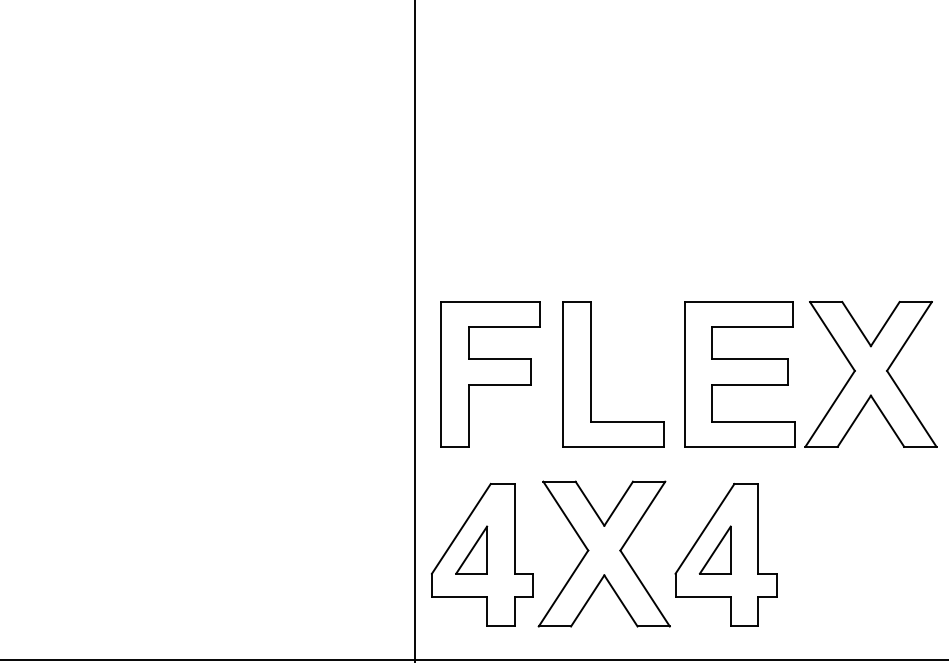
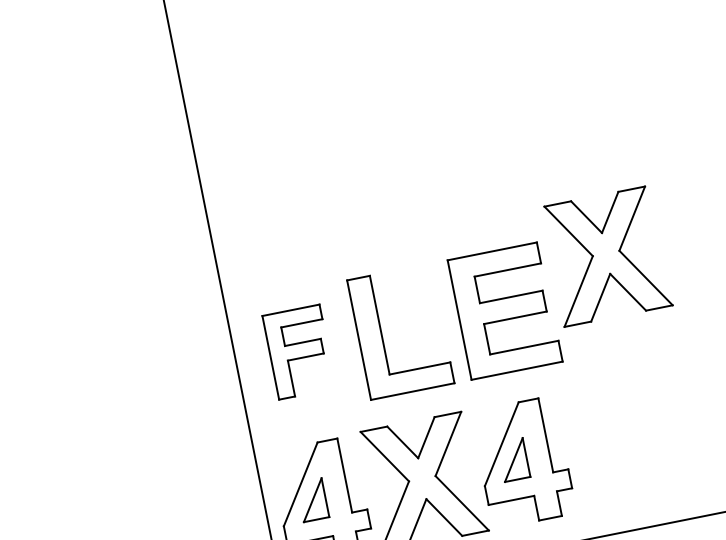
part: (490, 374) -> (299, 352), size x0.7
part: (870, 374) -> (606, 256), moved

